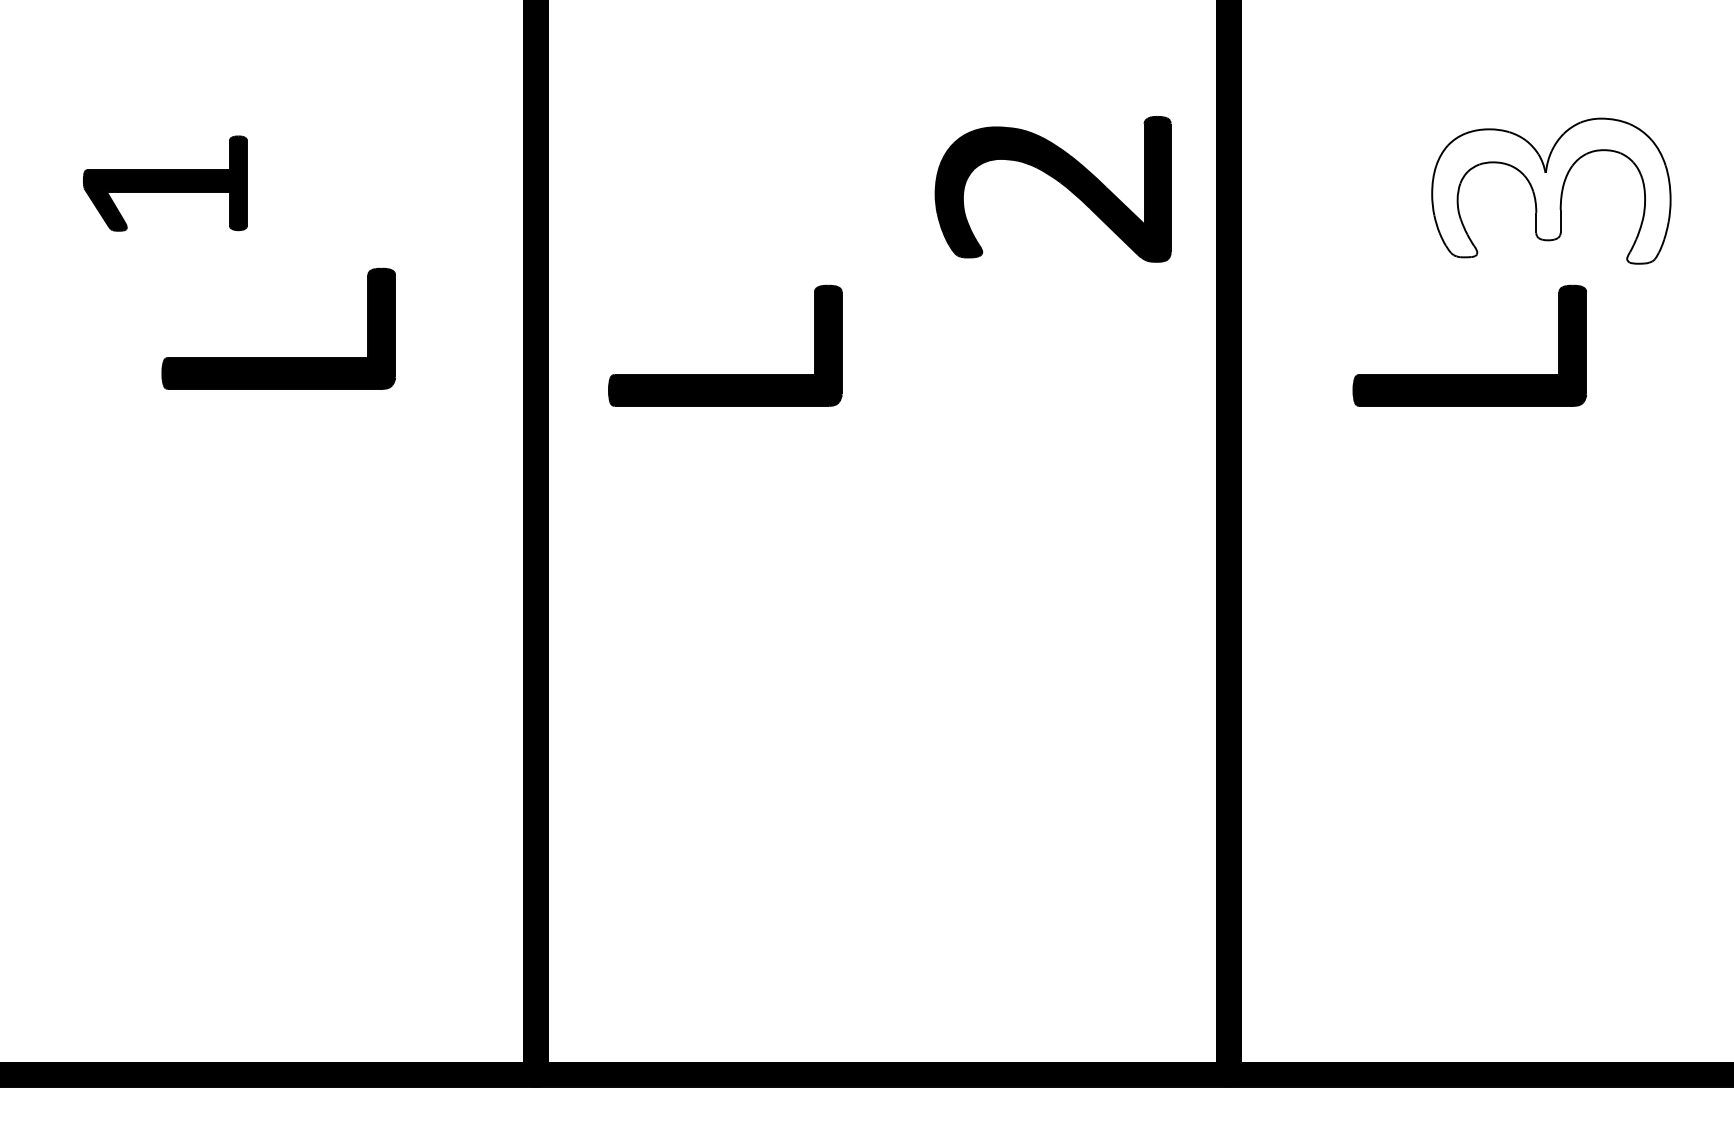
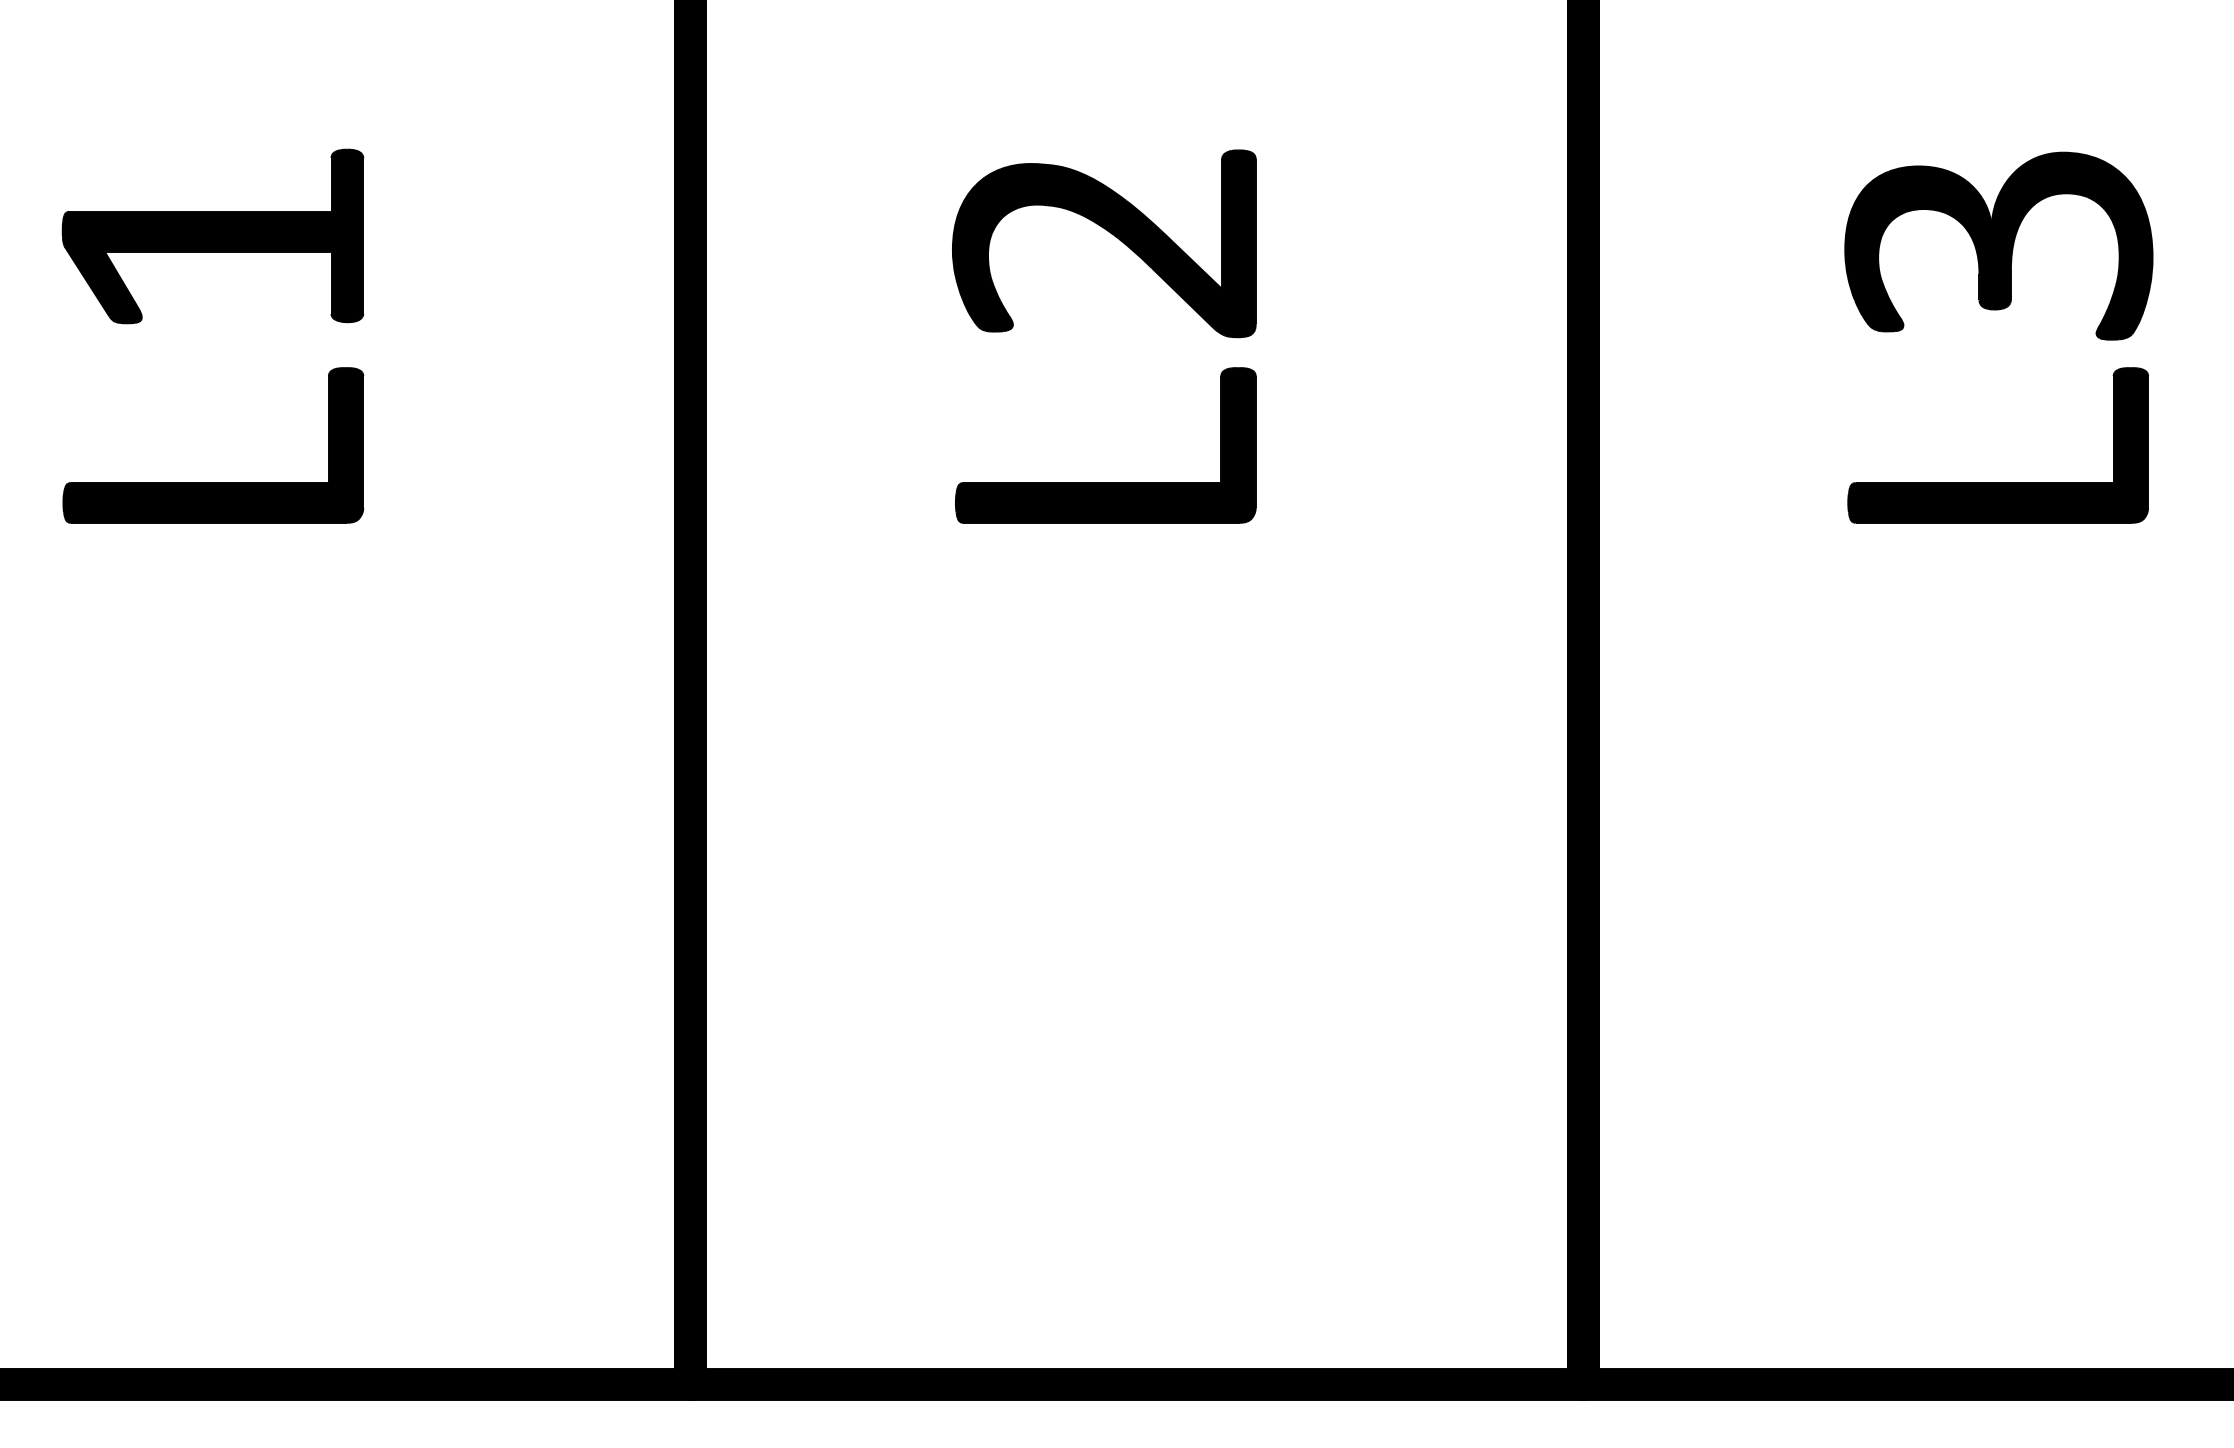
part: (1057, 181) -> (1109, 233), moved
part: (165, 183) -> (213, 236), size x1.43
fill: (1551, 190) -> (1999, 245), added
part: (278, 357) -> (213, 482), moved
part: (725, 374) -> (1106, 482), moved
part: (1469, 374) -> (1997, 482), moved

